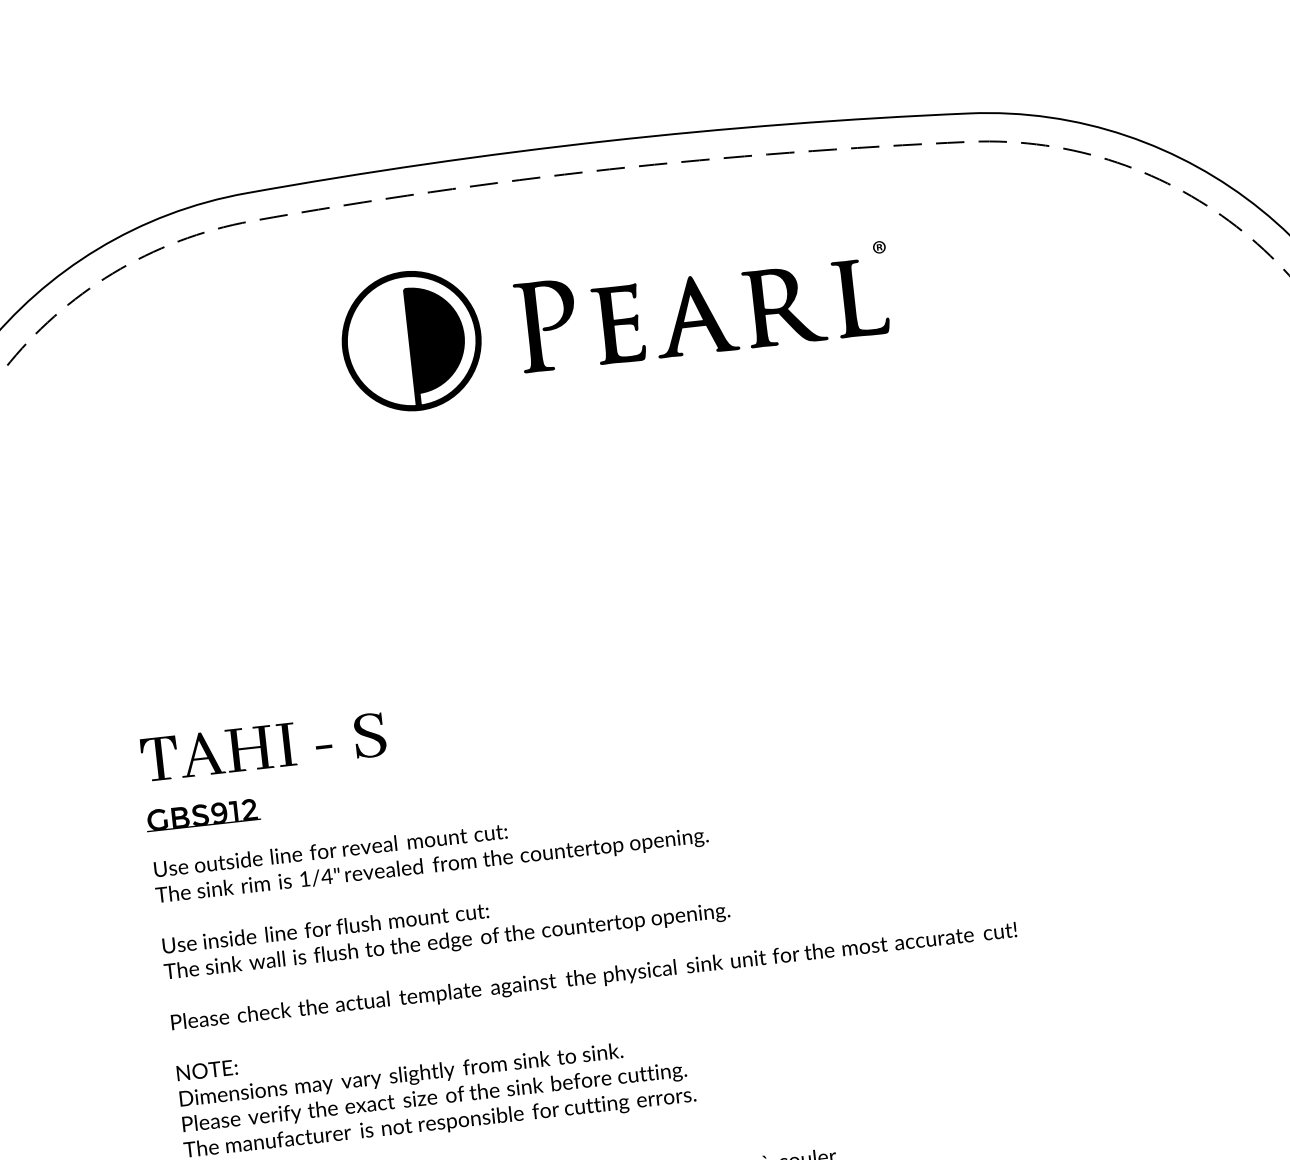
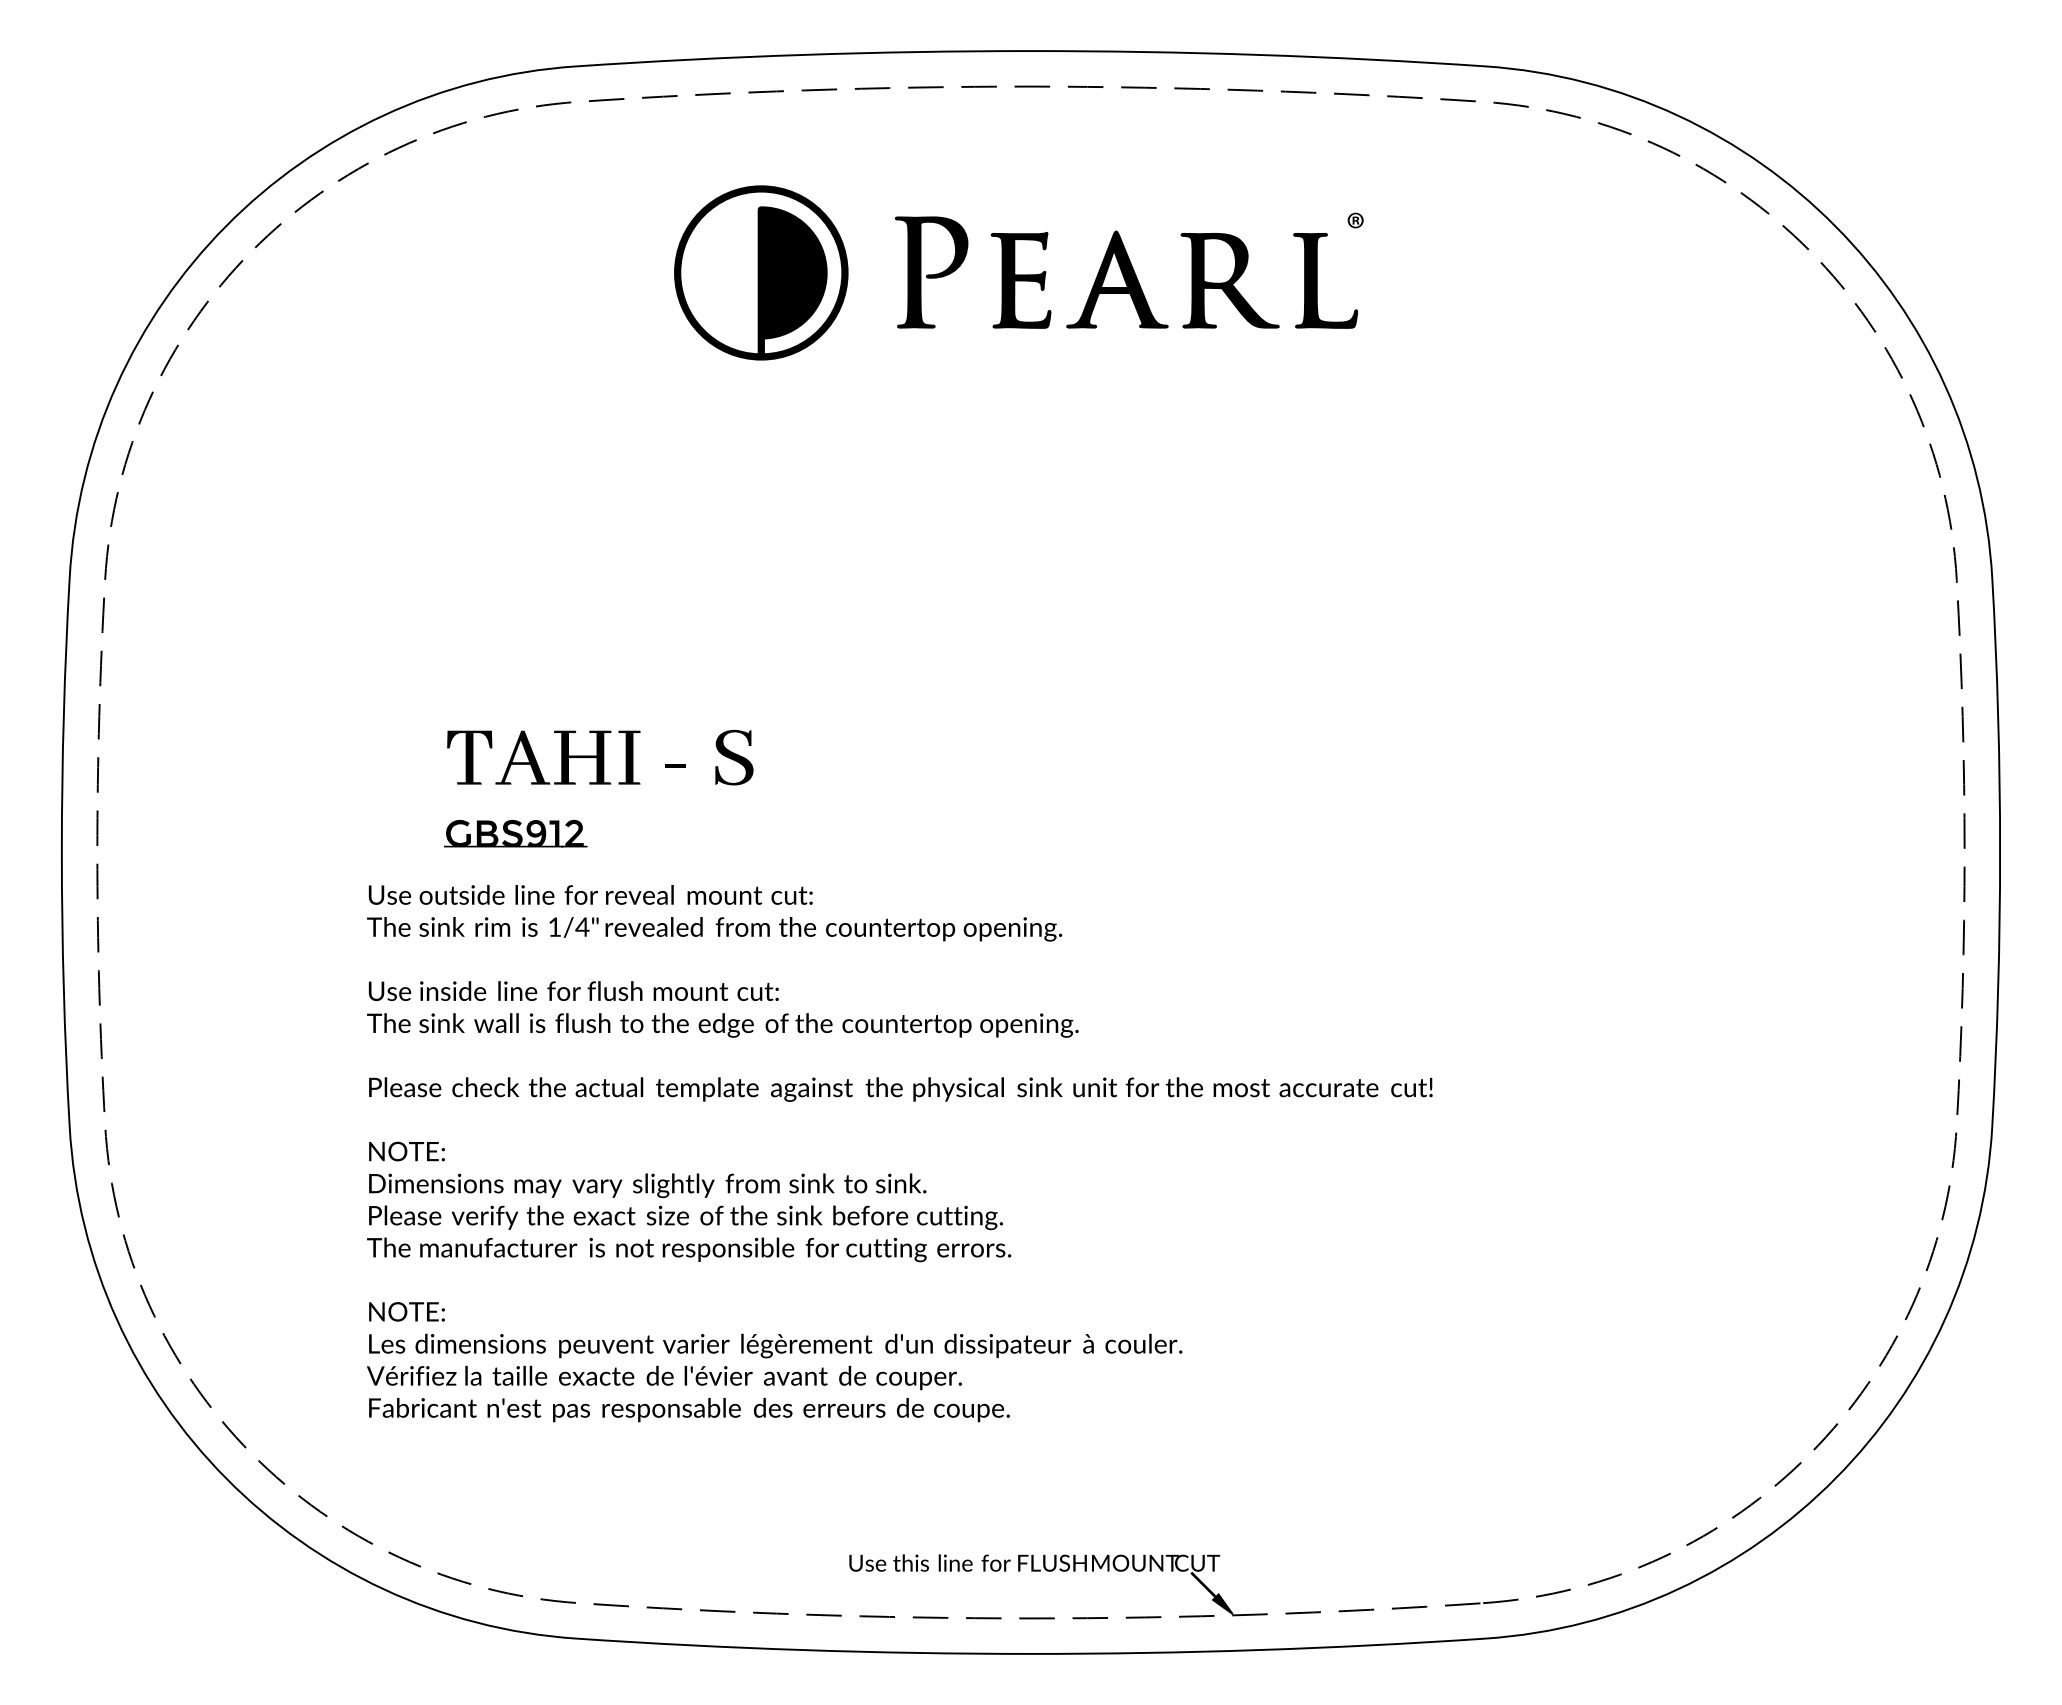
text: (264, 771) -> (598, 788), moved

